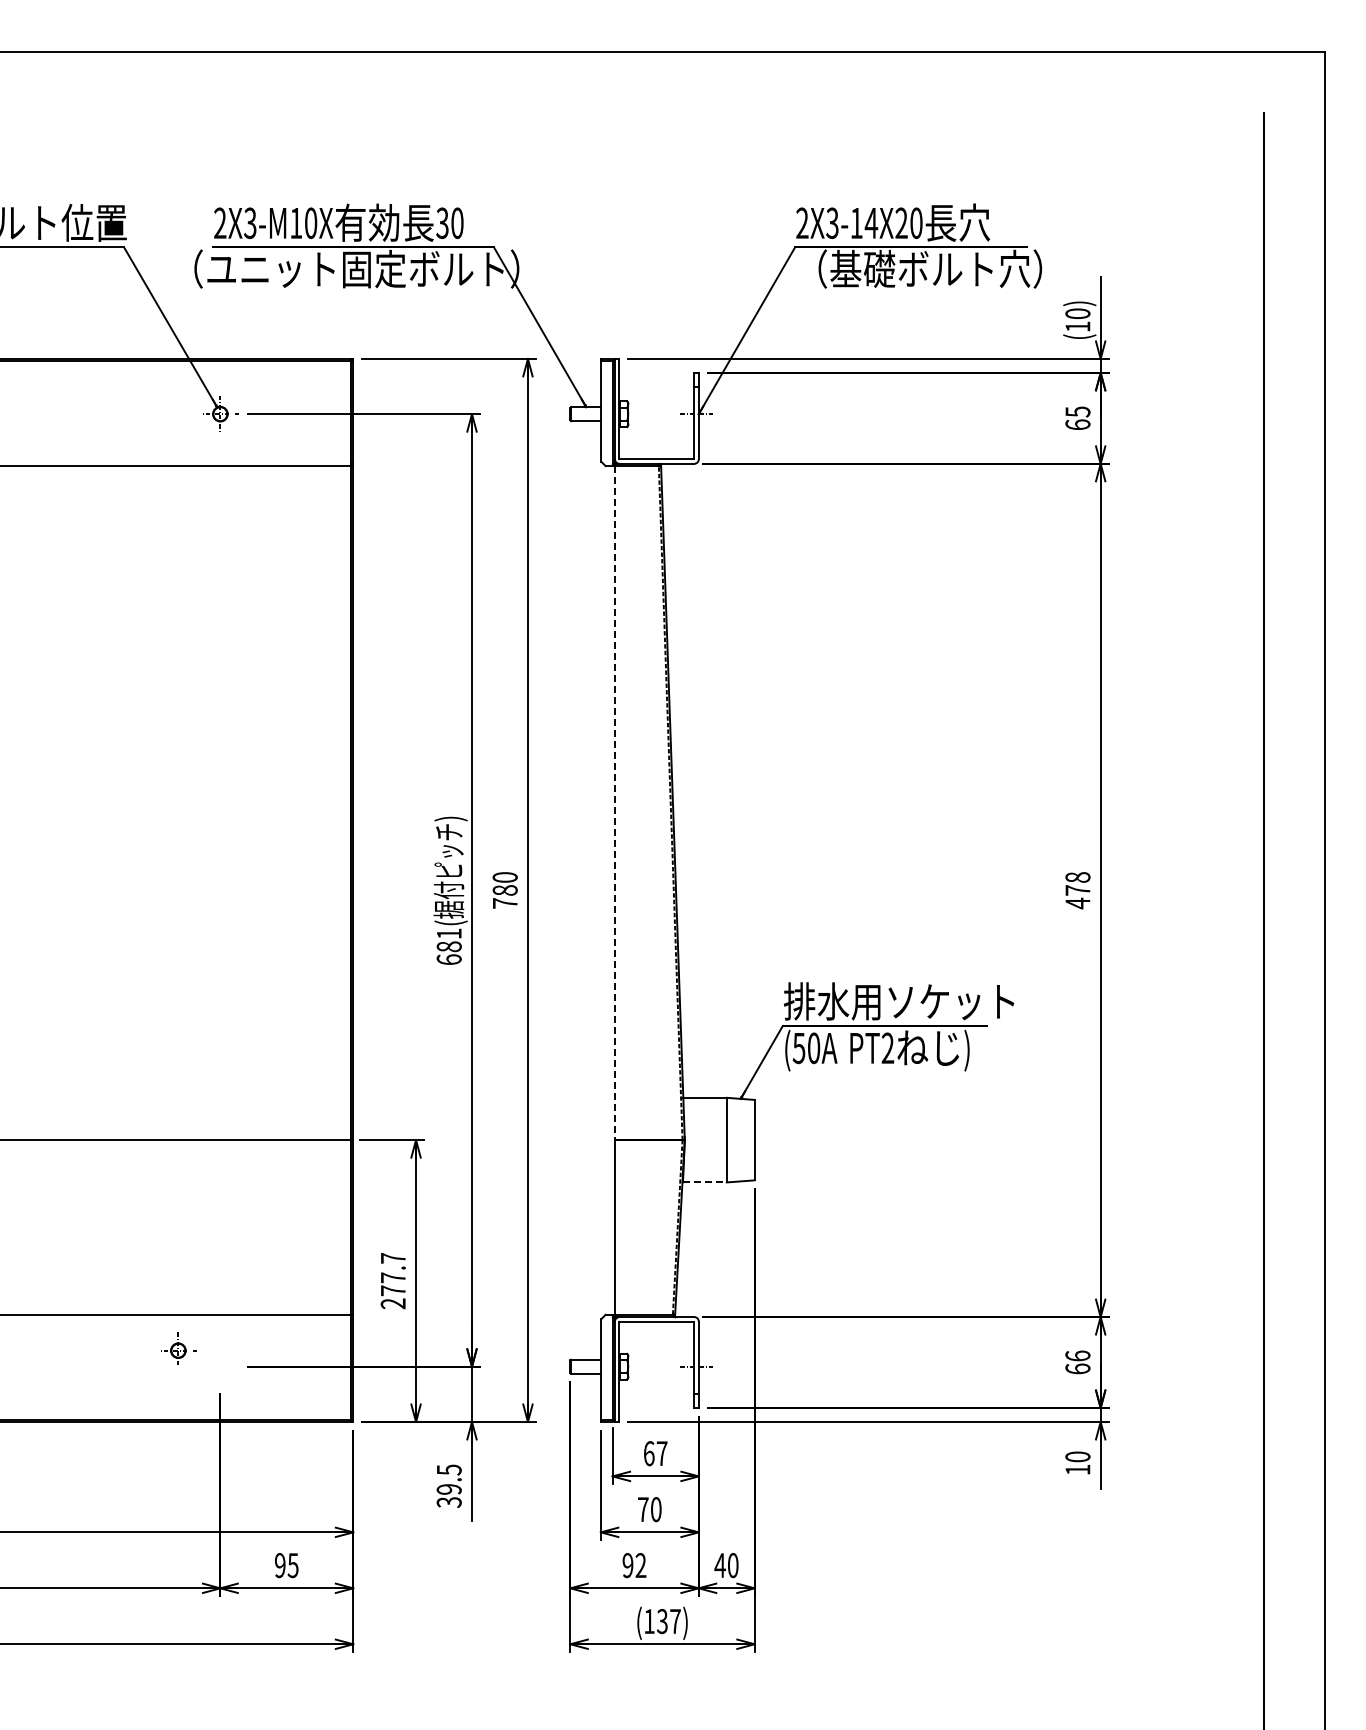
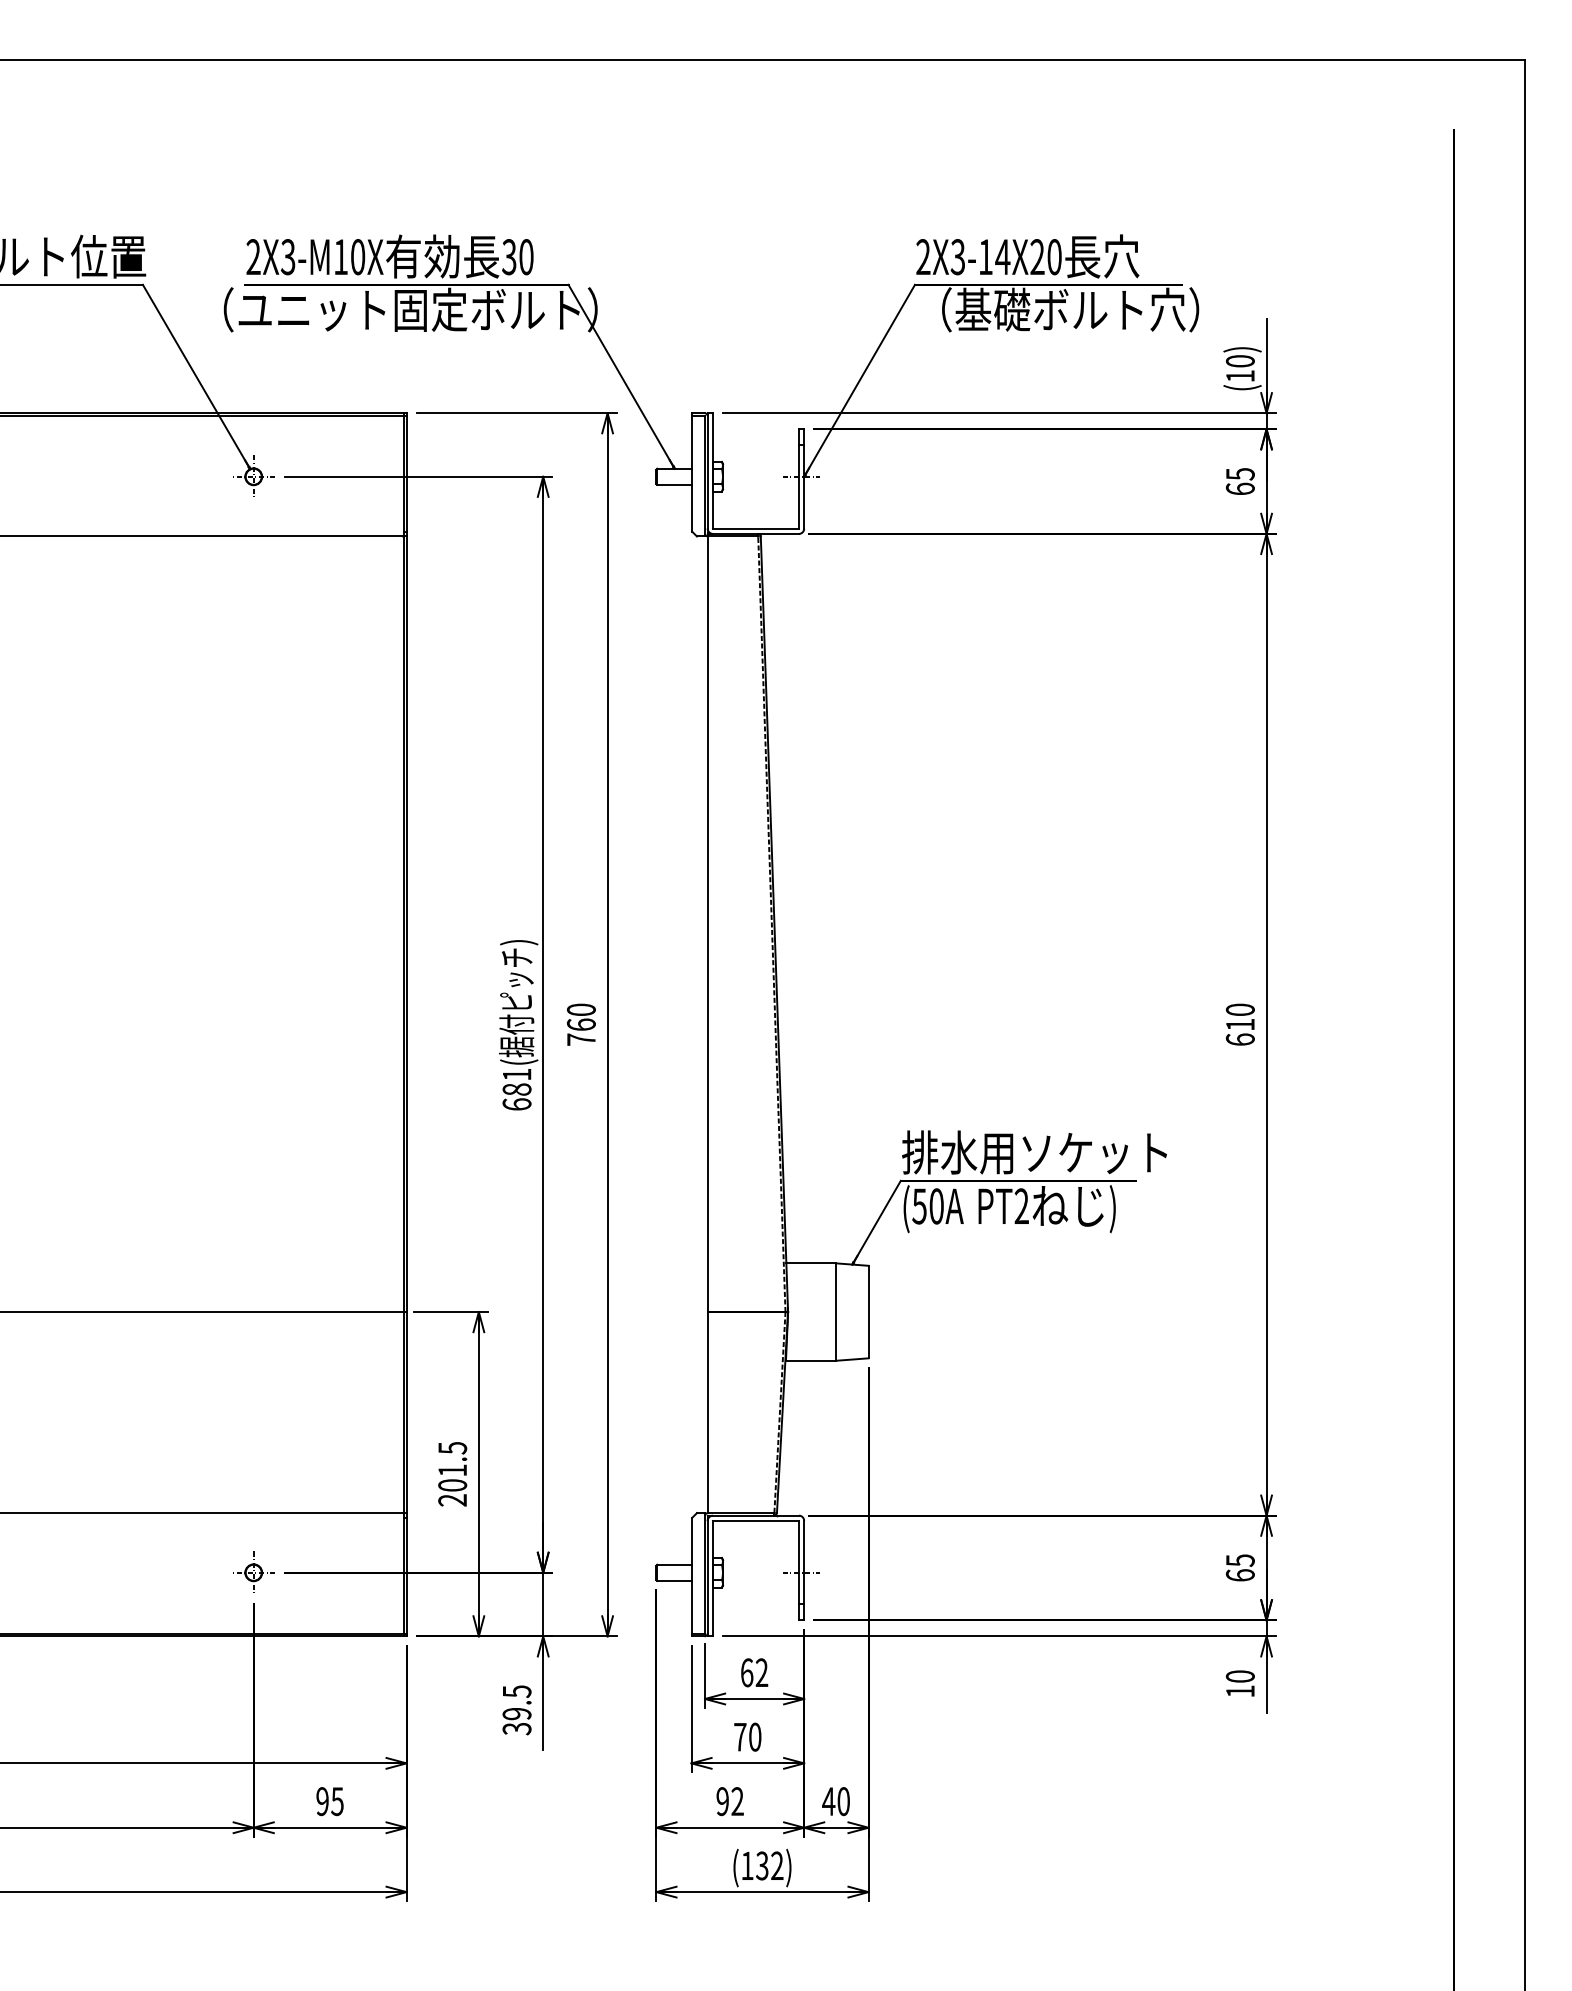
line: (615, 803) -> (708, 924), dashed -> solid
text: (504, 890) -> (580, 1024), 780 -> 760
text: (1077, 890) -> (1239, 1024), 478 -> 610
line: (704, 1182) -> (810, 1360), dashed -> solid
text: (392, 1274) -> (451, 1466), 277.7 -> 201.5
part: (178, 1348) -> (253, 1570), moved
text: (1077, 1355) -> (1239, 1559), 66 -> 65
text: (661, 1453) -> (761, 1672), 67 -> 62
text: (675, 1620) -> (777, 1864), (137) -> (132)

